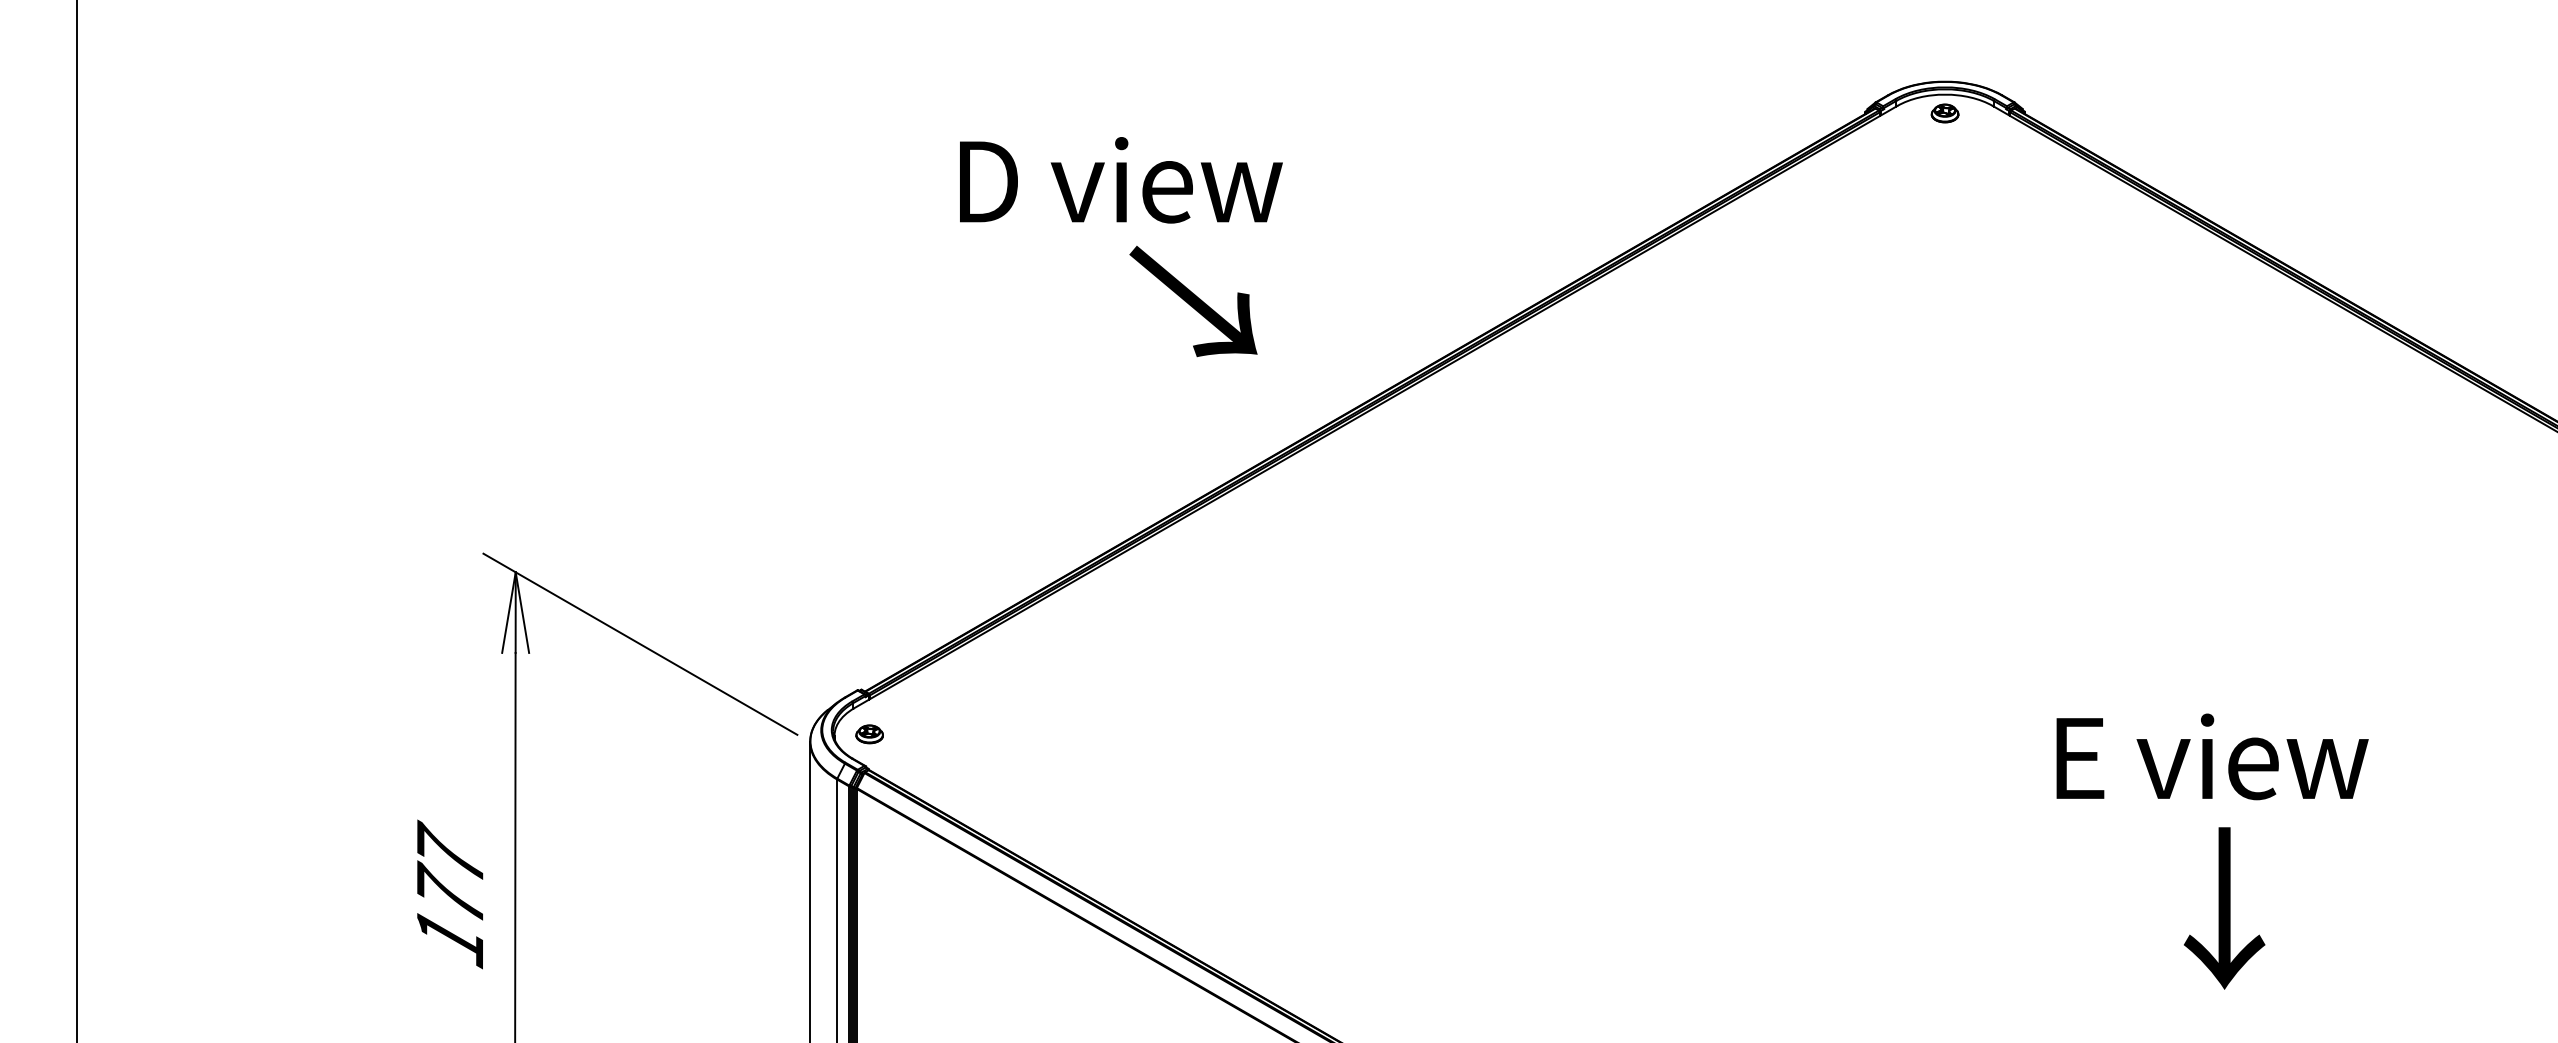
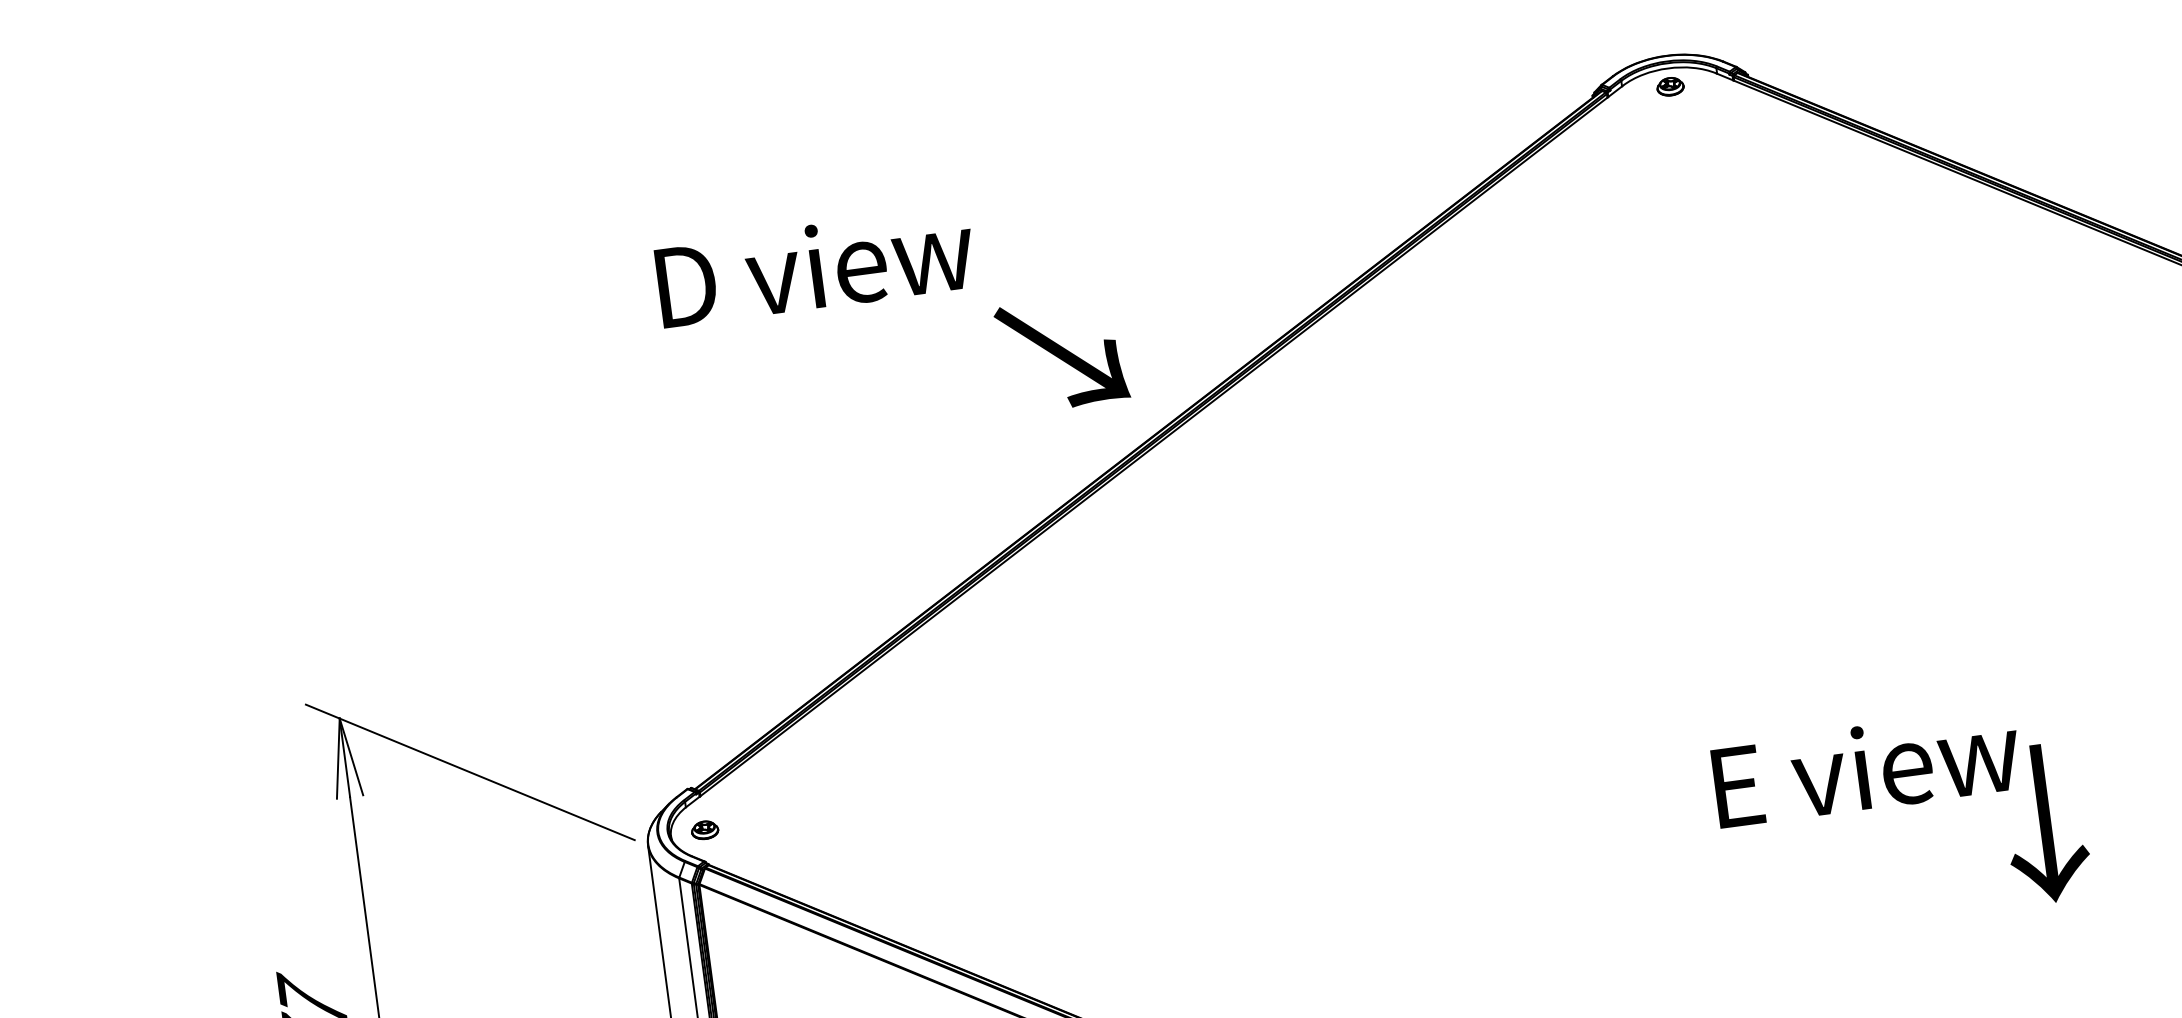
text: (1121, 180) -> (815, 267), moved
text: (1193, 301) -> (1062, 354), moved
text: (2212, 756) -> (1866, 767), moved

